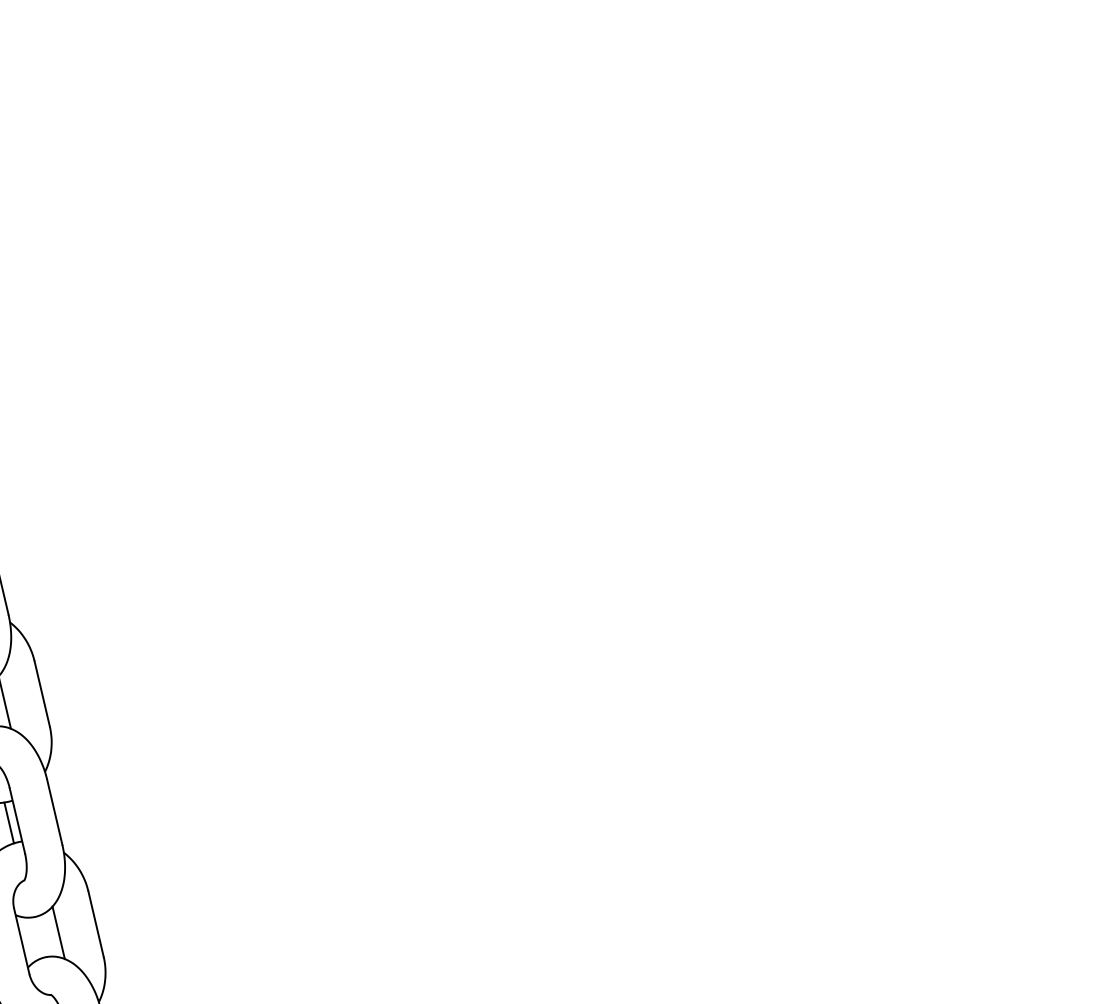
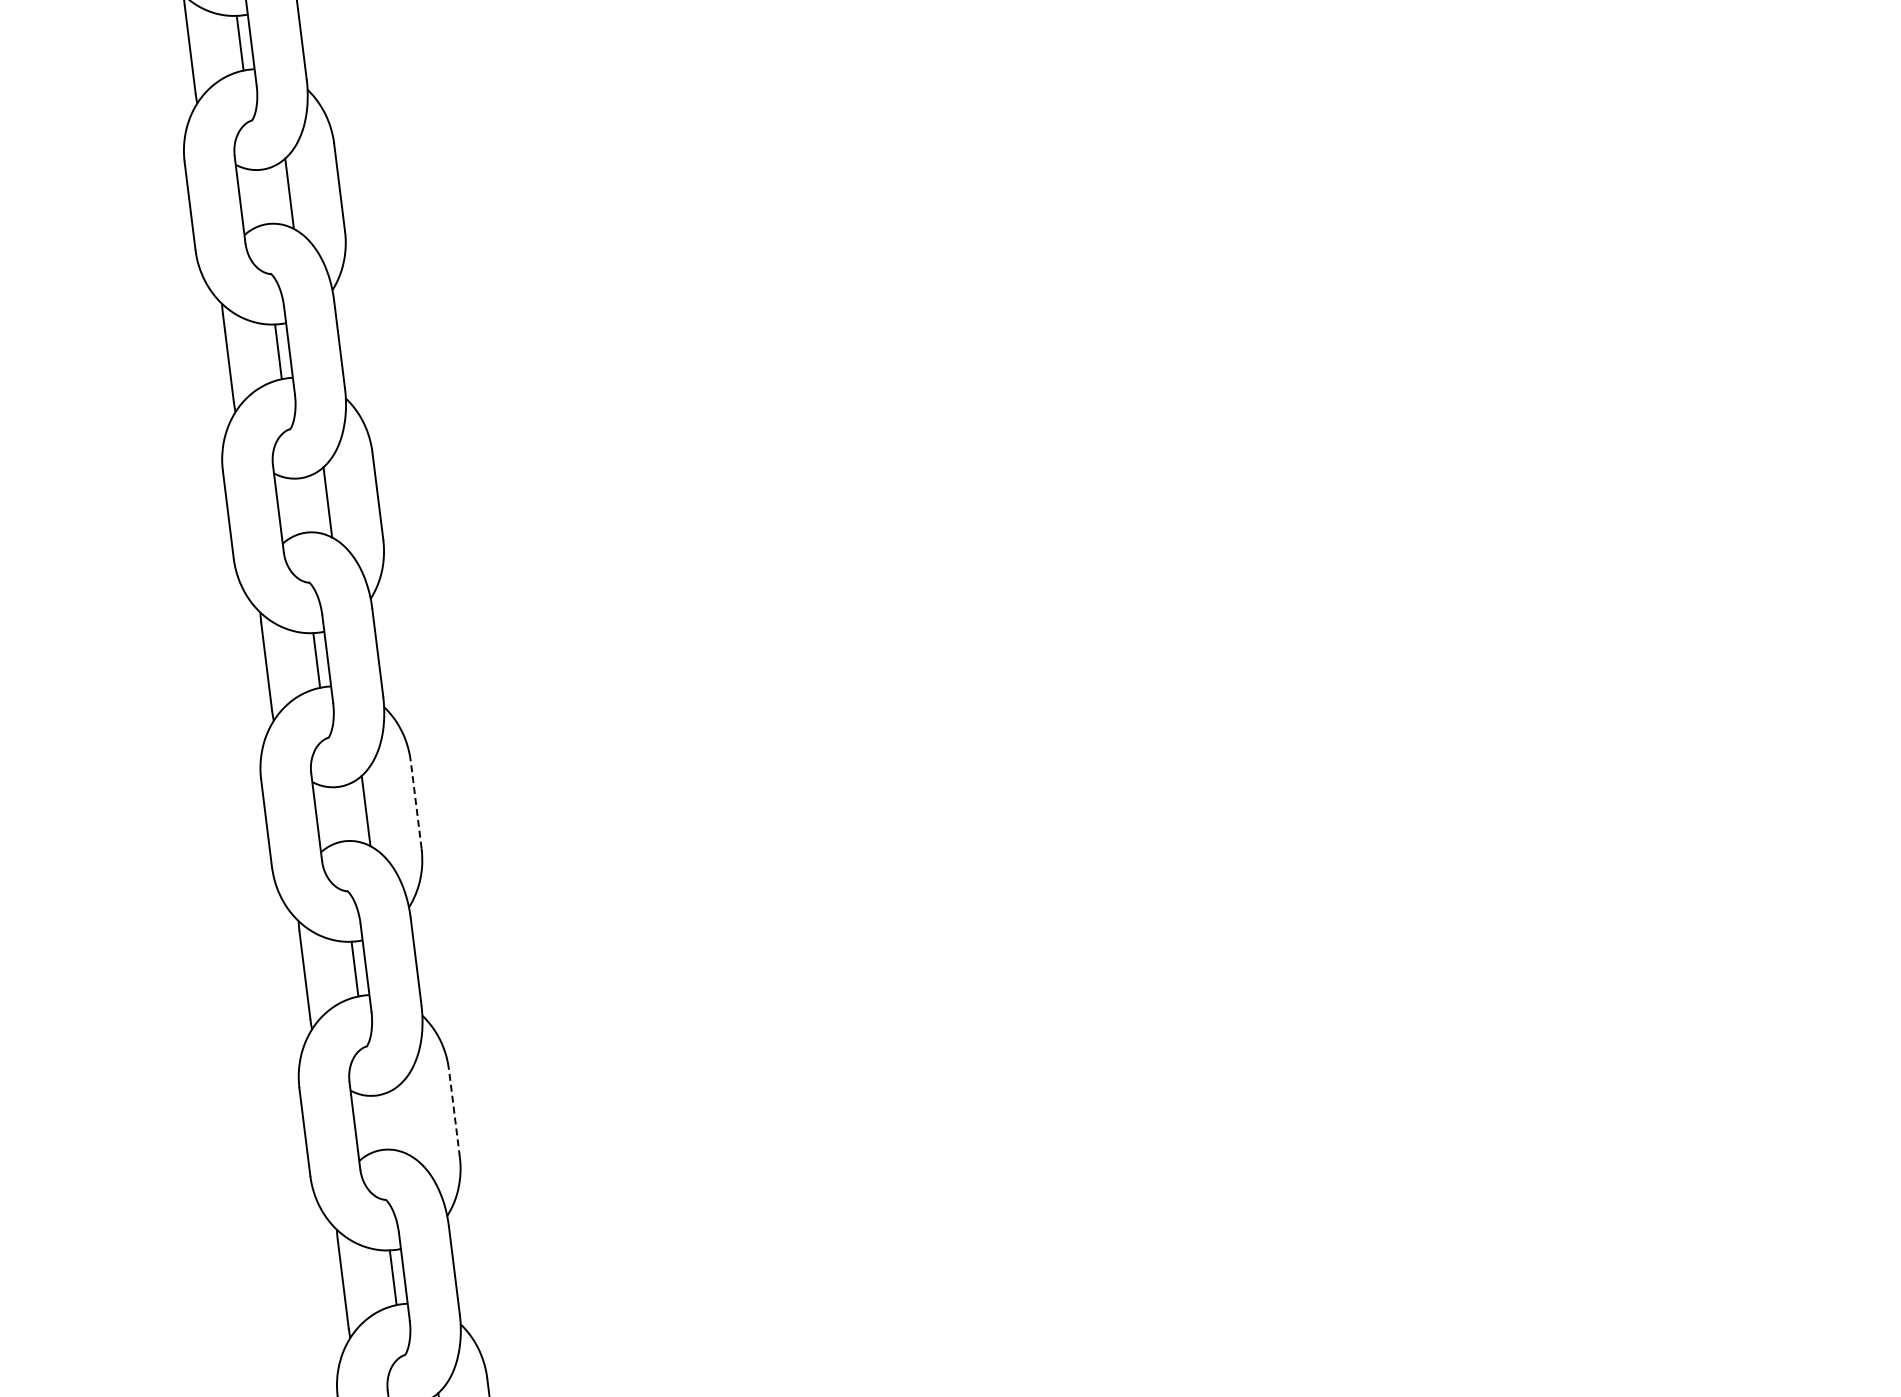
line: (42, 693) -> (416, 804), solid -> dashed
line: (96, 923) -> (454, 1112), solid -> dashed
line: (58, 932) -> (404, 1119), removed

